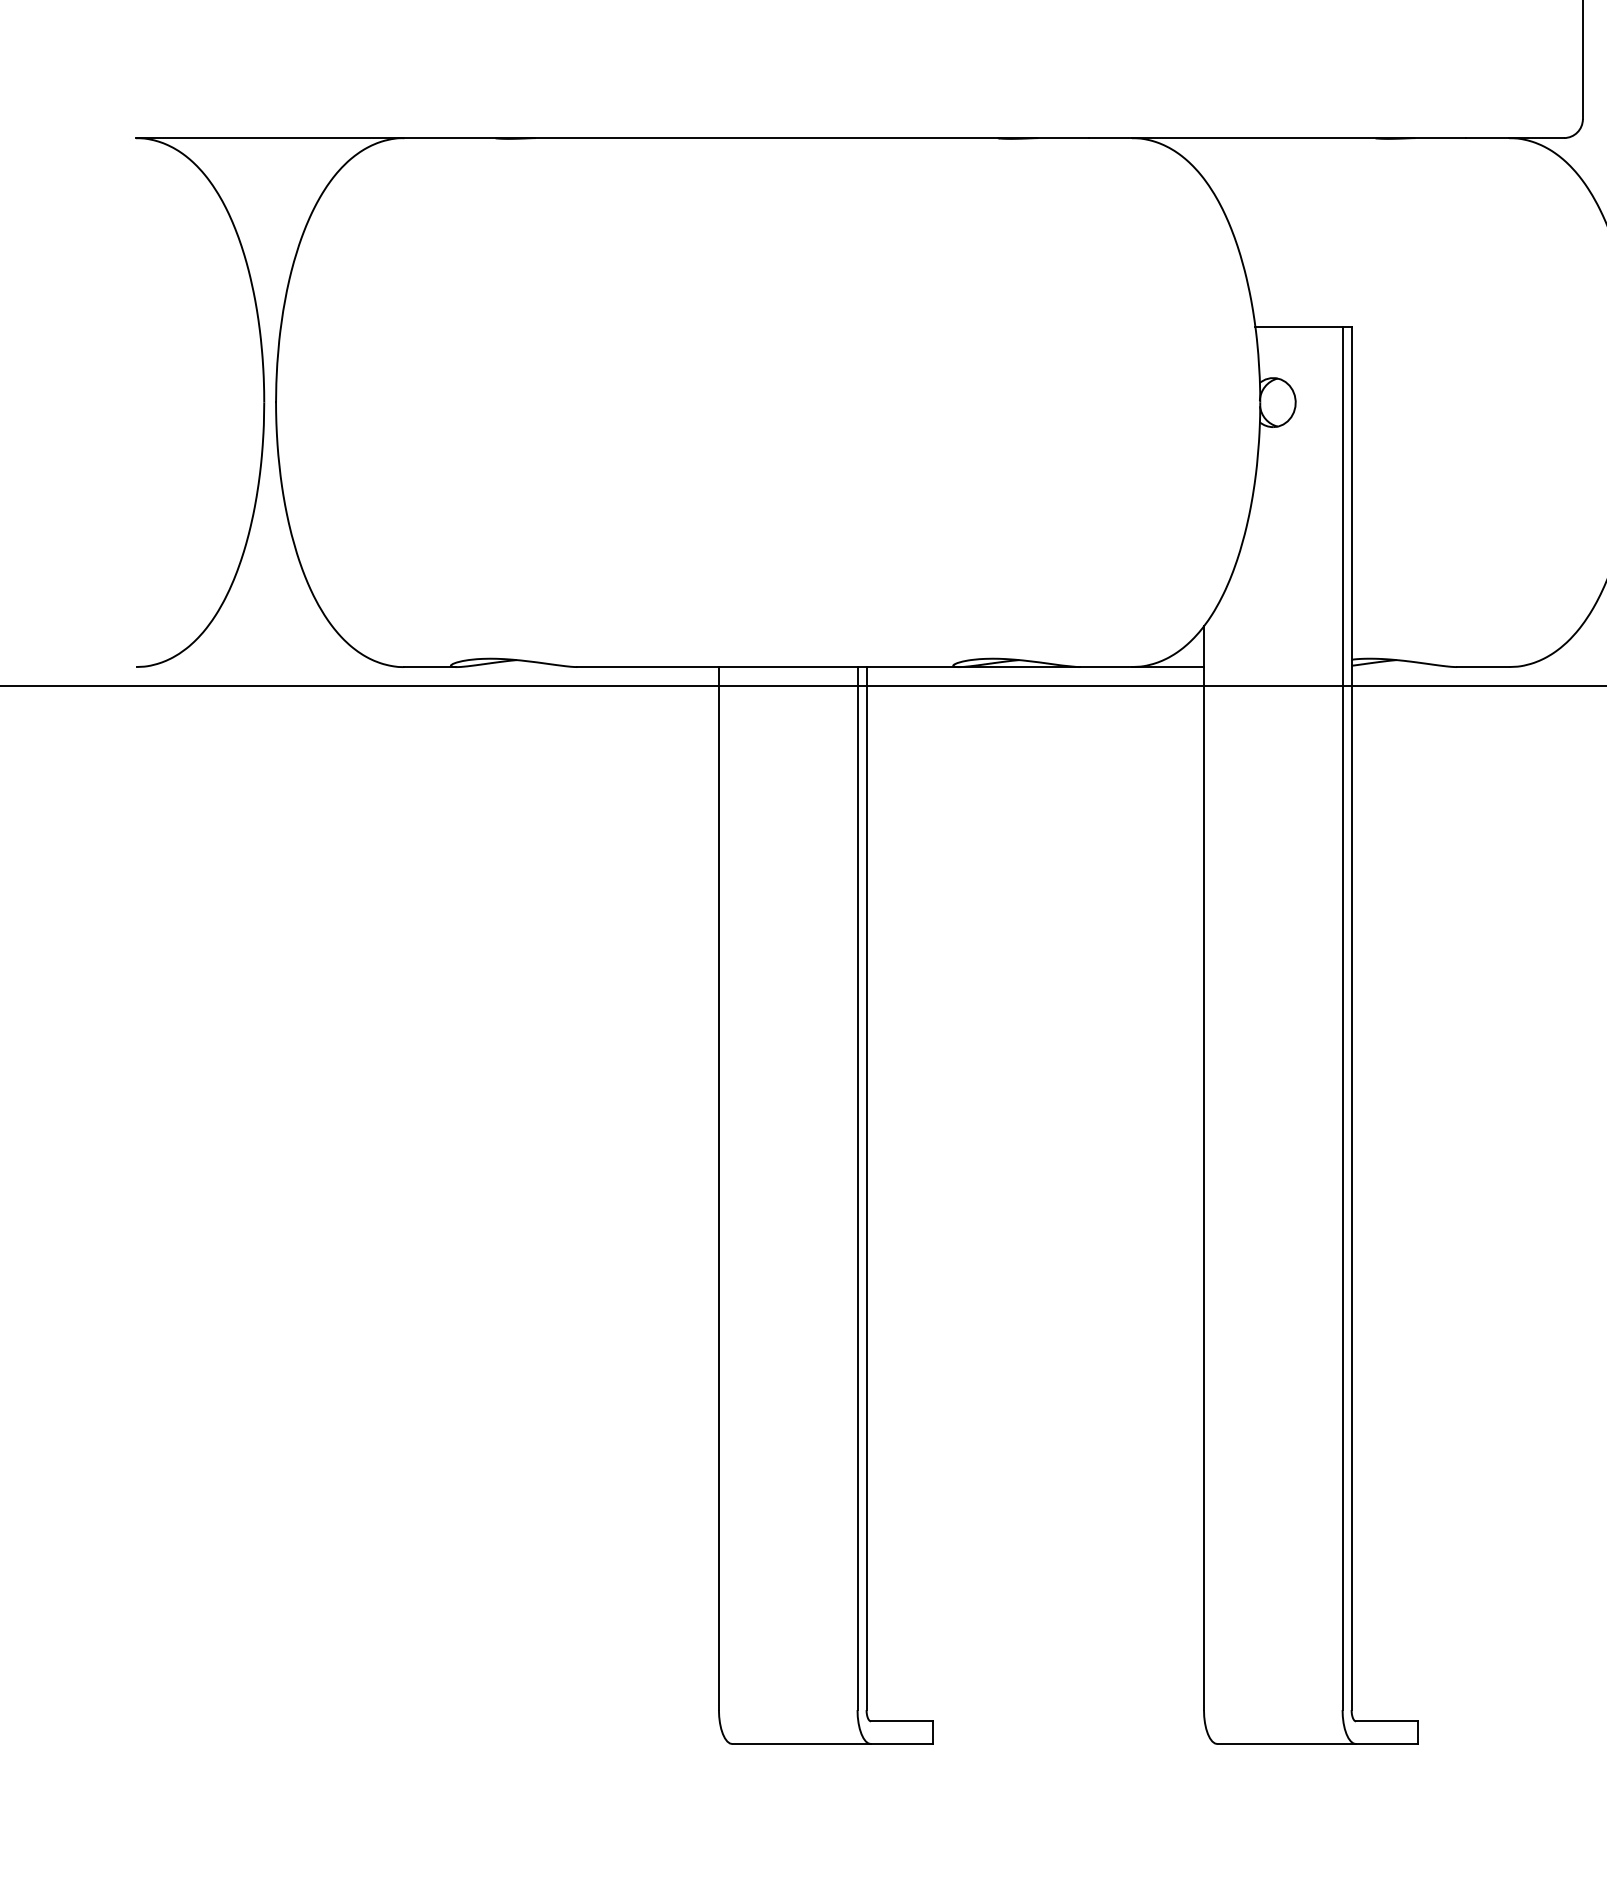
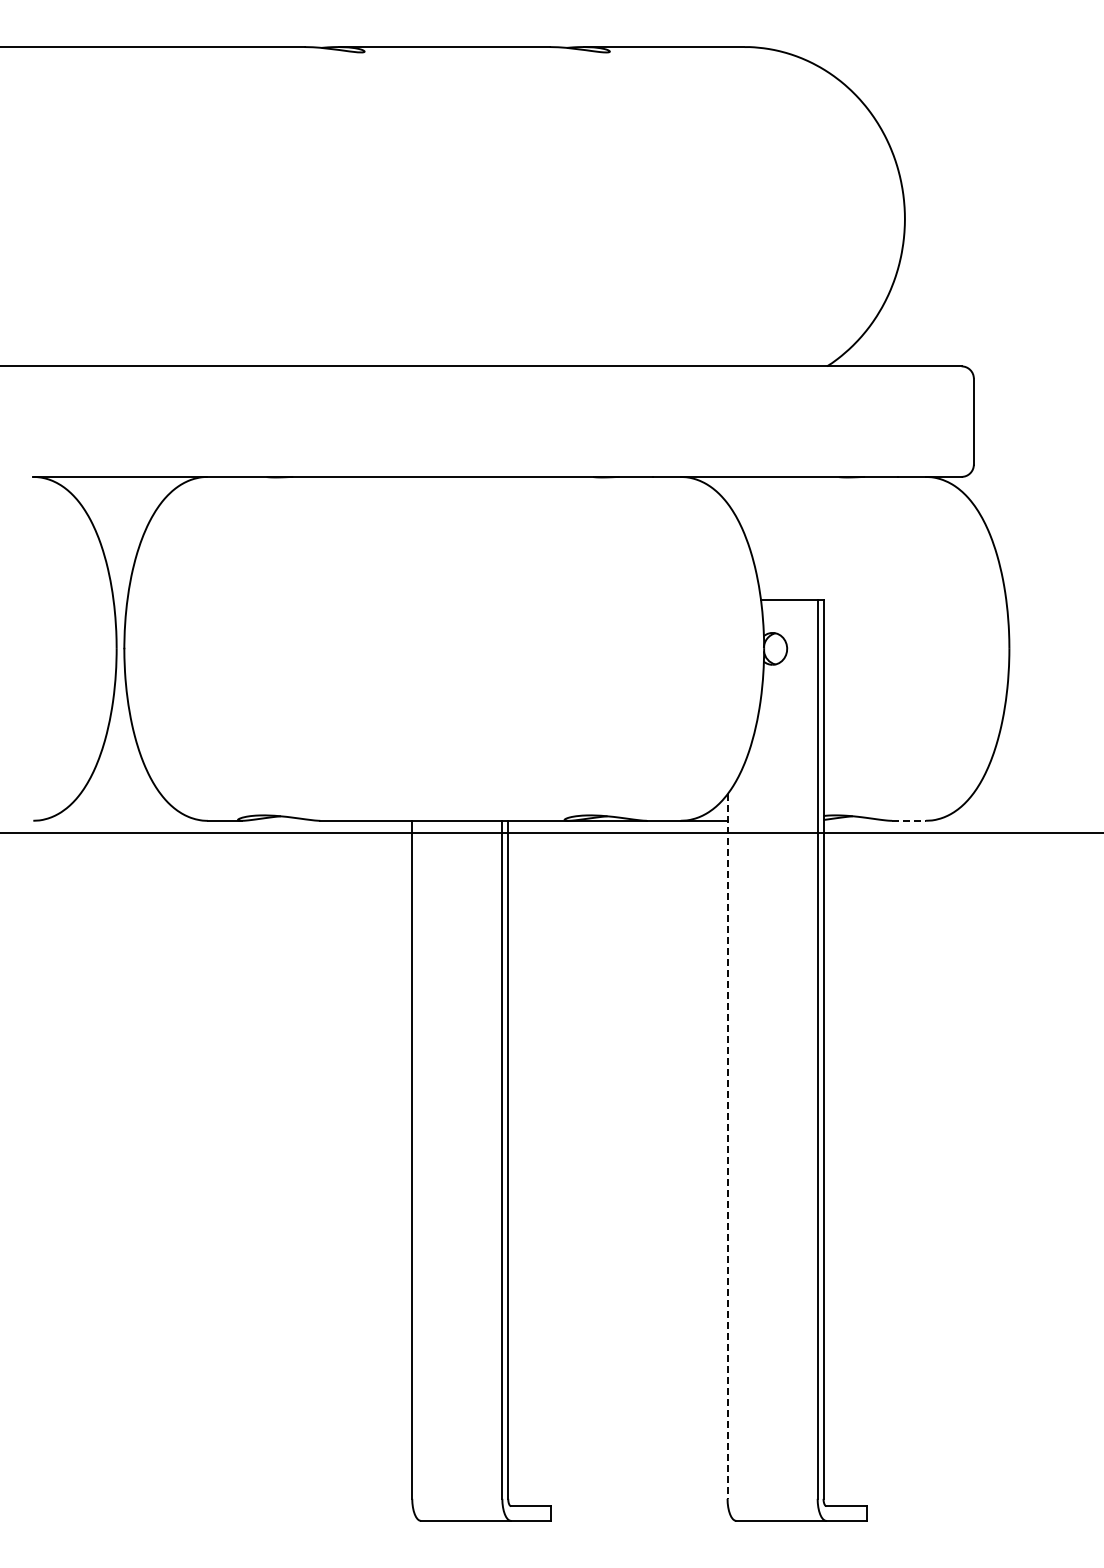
line: (1483, 666) -> (909, 820), solid -> dashed
line: (1203, 1169) -> (727, 1147), solid -> dashed

